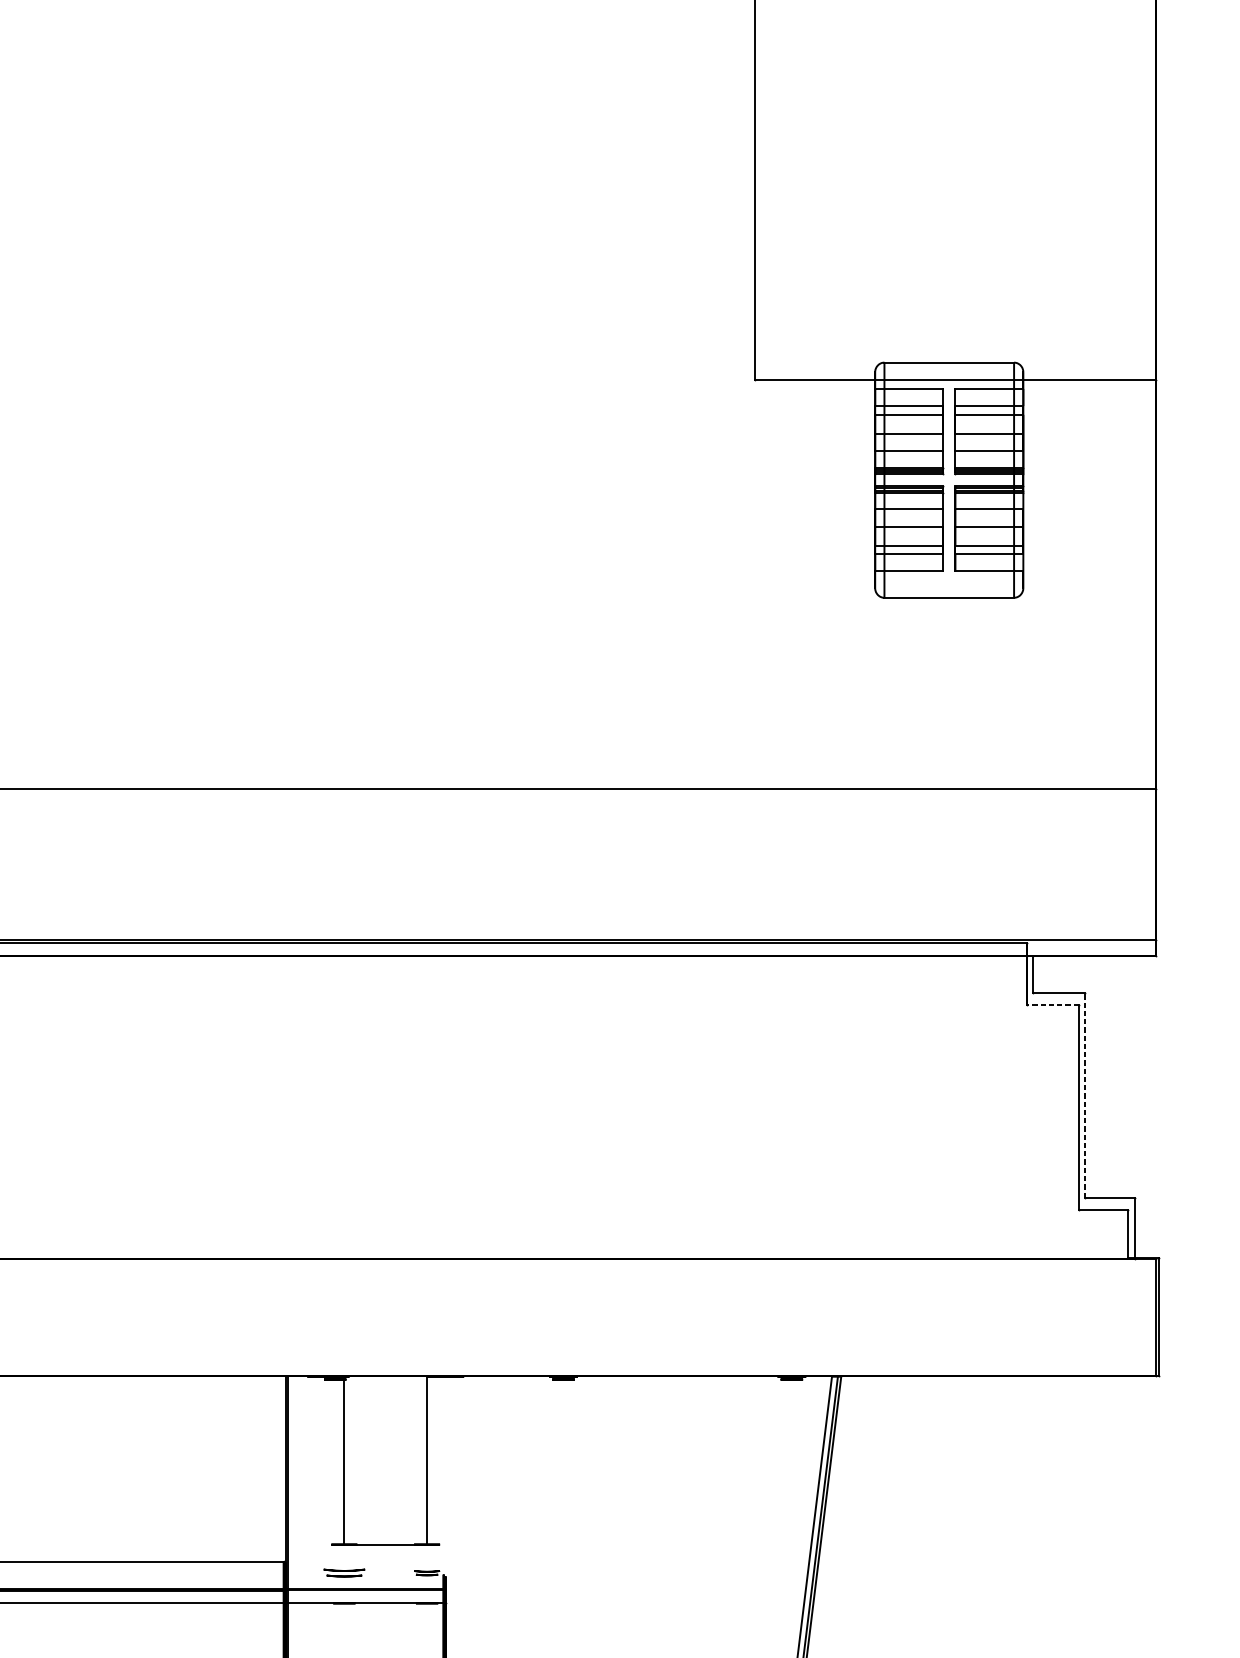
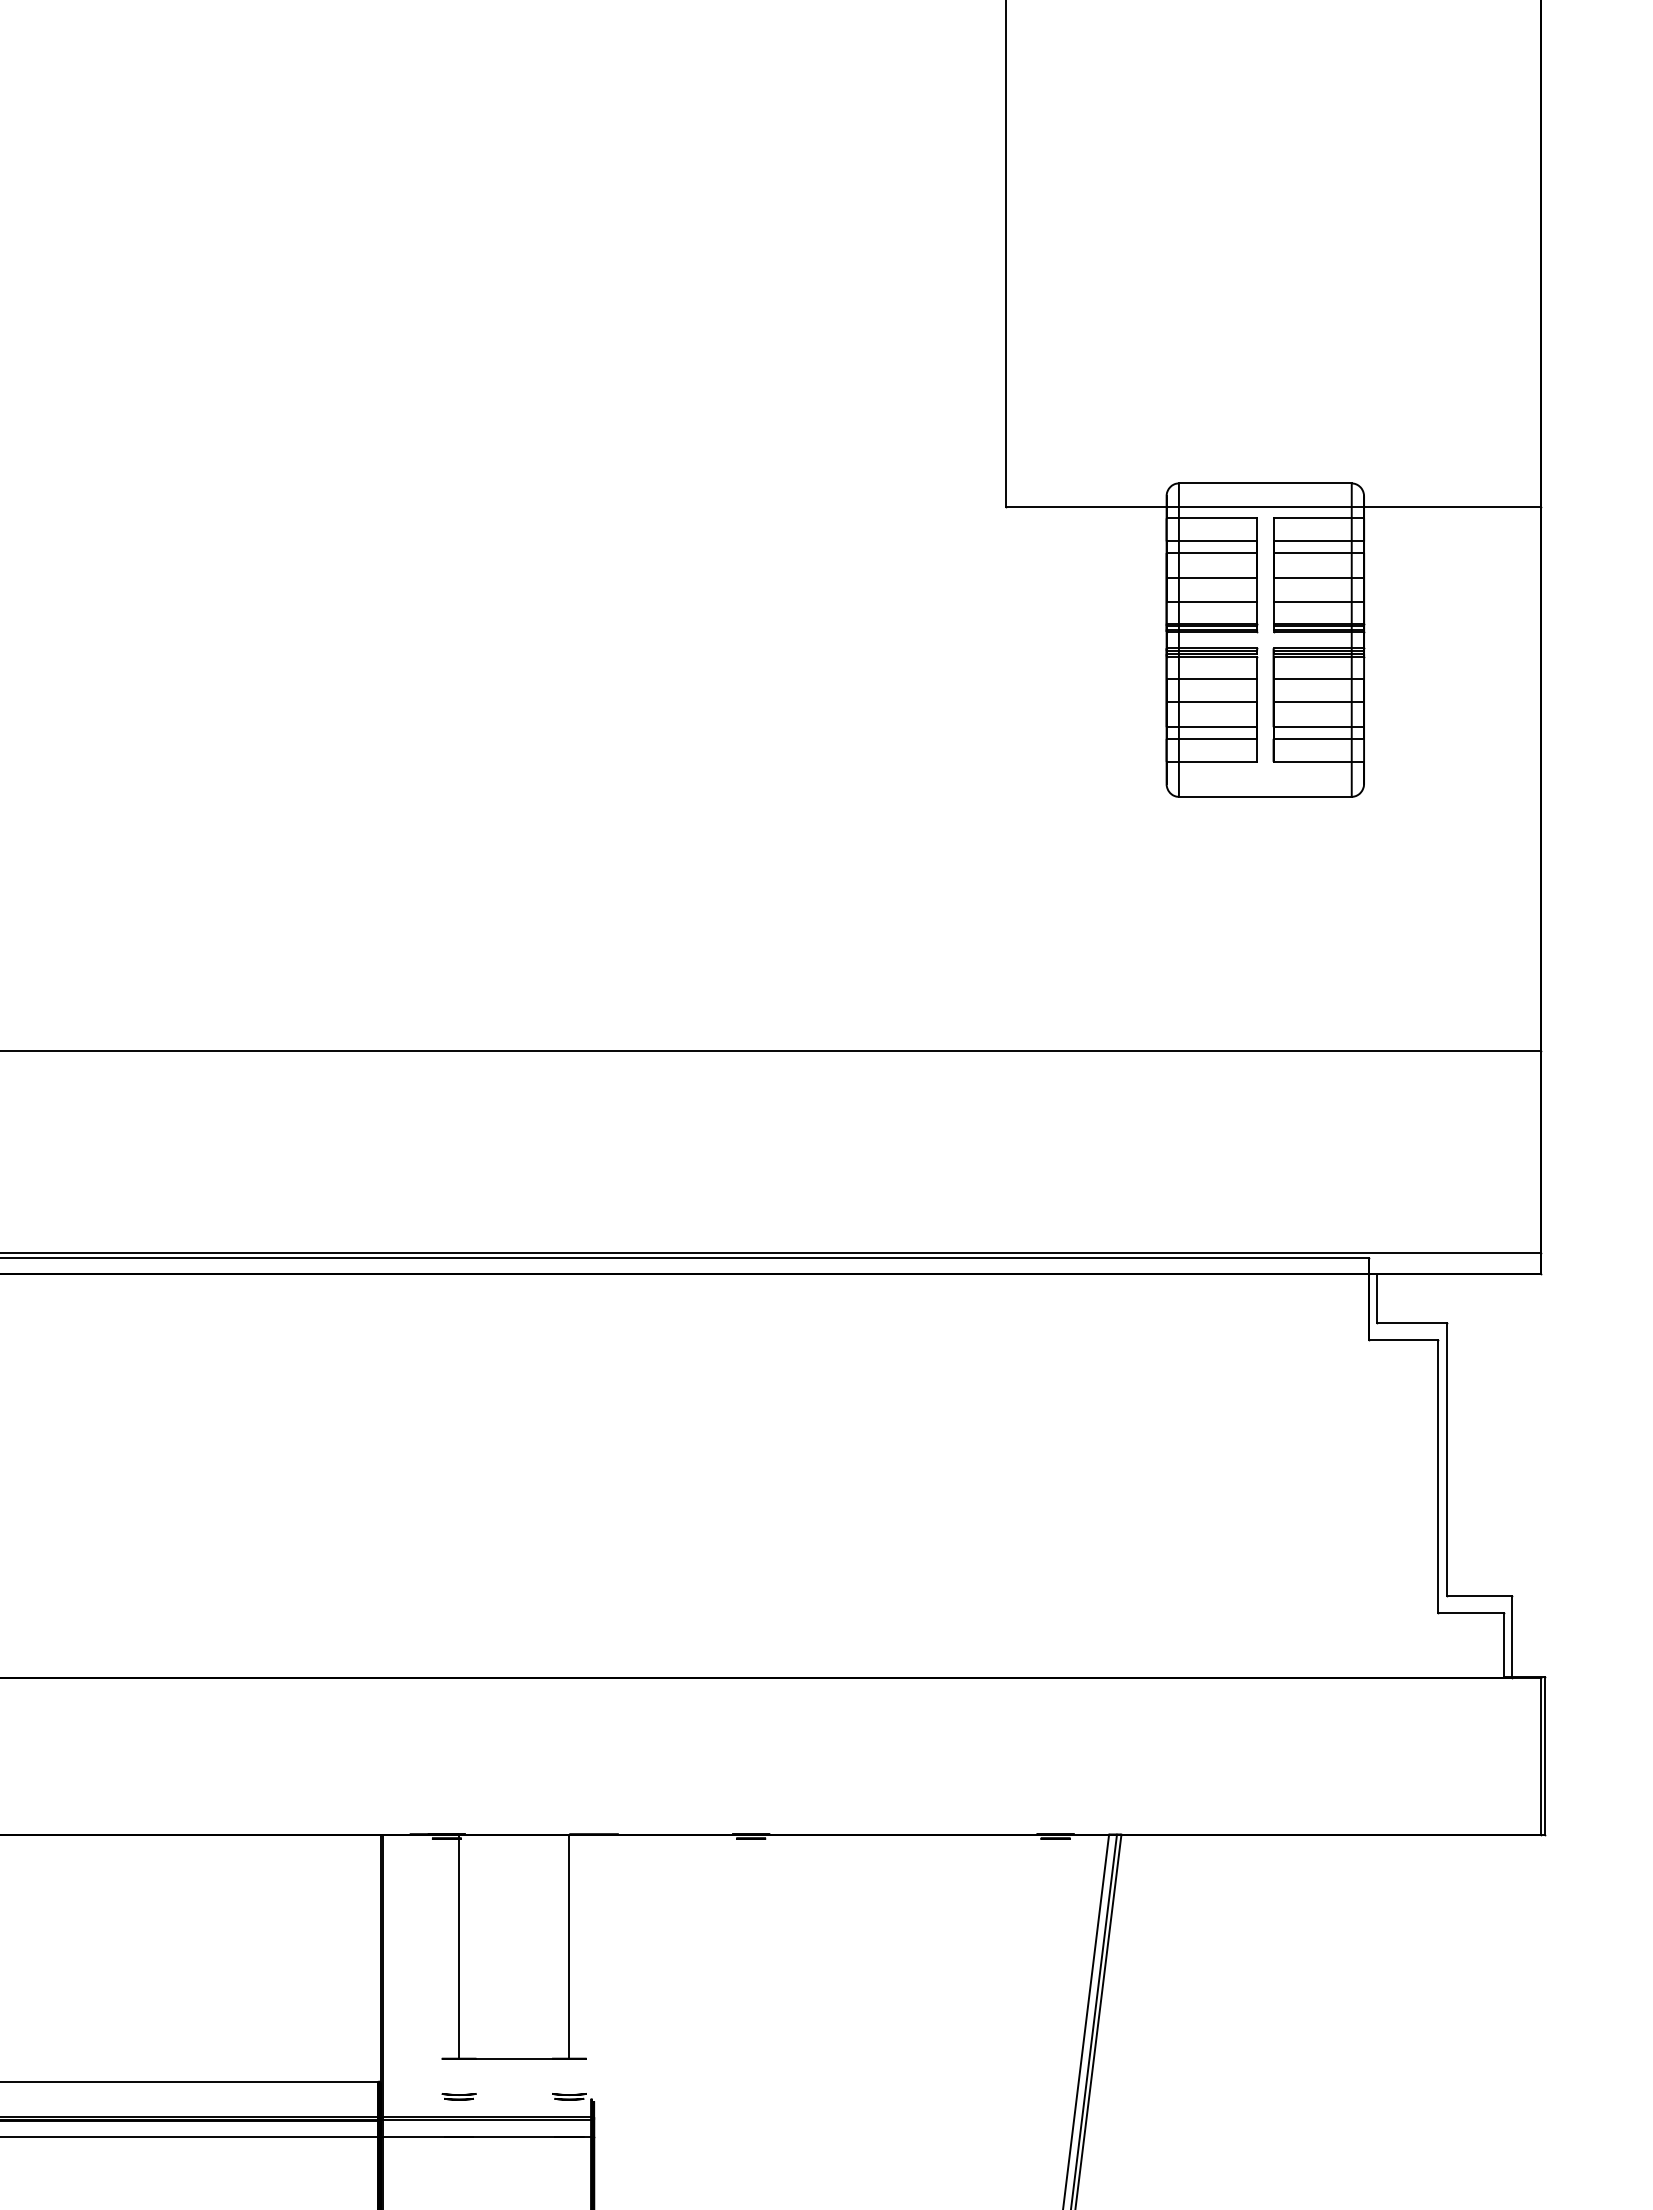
line: (1052, 1004) -> (1403, 1339), dashed -> solid
line: (1085, 1094) -> (1446, 1459), dashed -> solid
part: (343, 1572) -> (458, 2096), size x0.62

